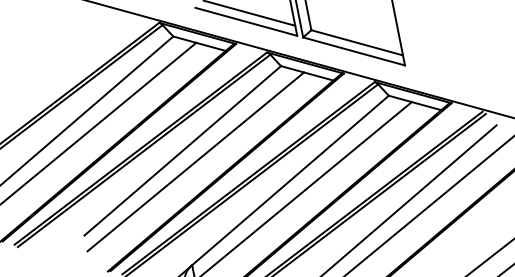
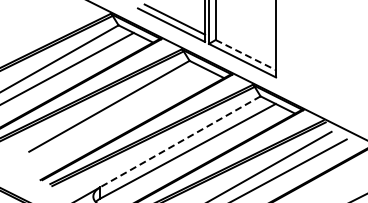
line: (356, 43) -> (245, 55), solid -> dashed
line: (195, 161) -> (116, 115), removed
line: (290, 181) -> (180, 142), solid -> dashed

